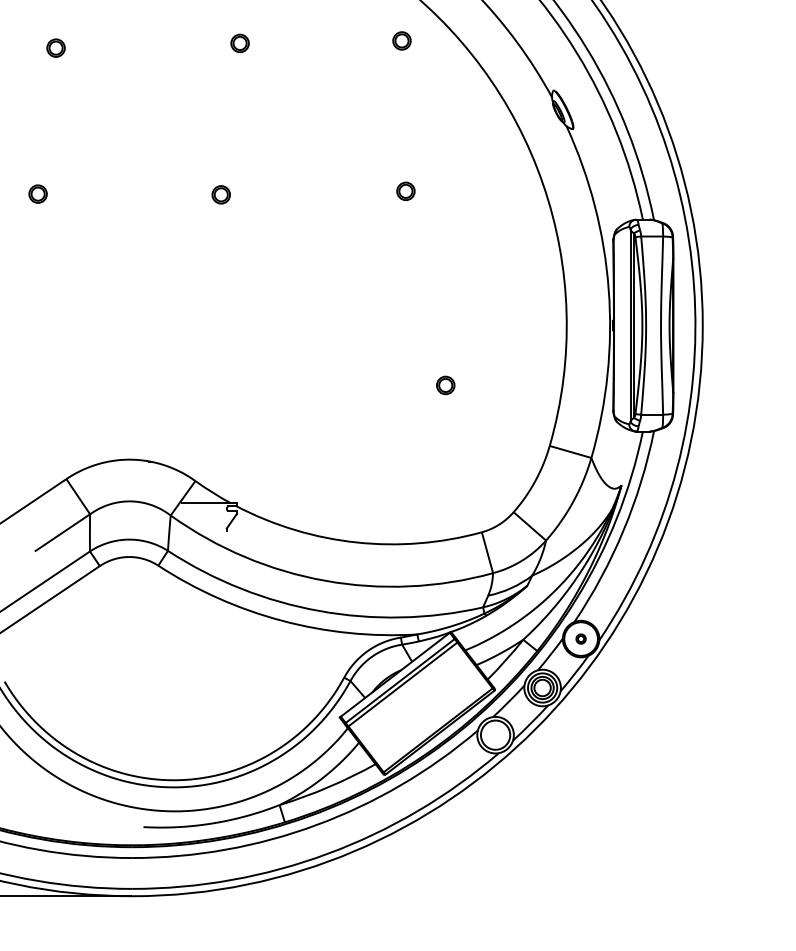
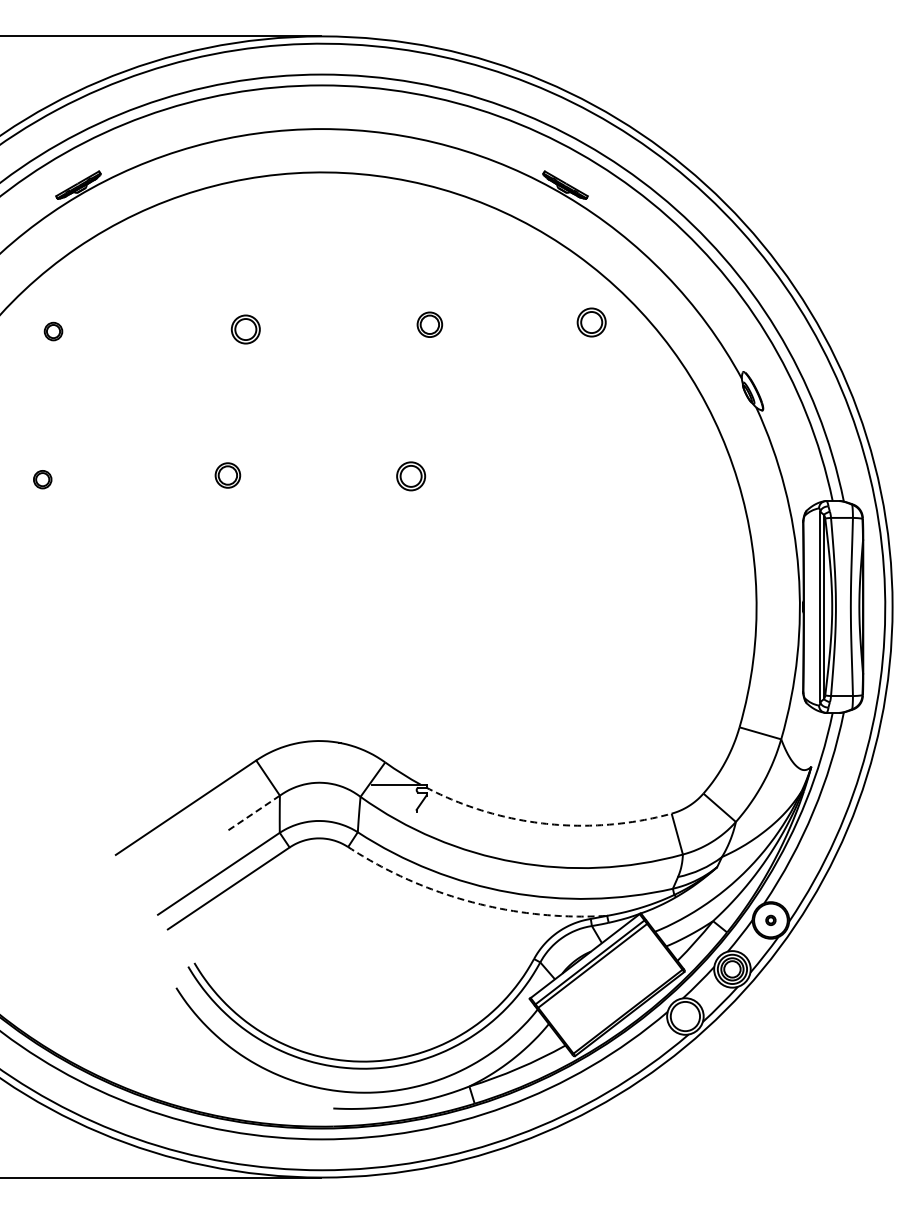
part: (401, 40) -> (591, 321), size x1.6
part: (239, 43) -> (429, 324), size x1.4
part: (55, 48) -> (245, 329), size x1.6
part: (405, 191) -> (595, 472), removed
part: (37, 194) -> (227, 475), size x1.4
part: (220, 194) -> (410, 475), size x1.6
part: (445, 385) -> (635, 666), removed
line: (62, 533) -> (252, 814), solid -> dashed
arc: (356, 542) -> (546, 823), solid -> dashed
arc: (282, 621) -> (472, 902), solid -> dashed

